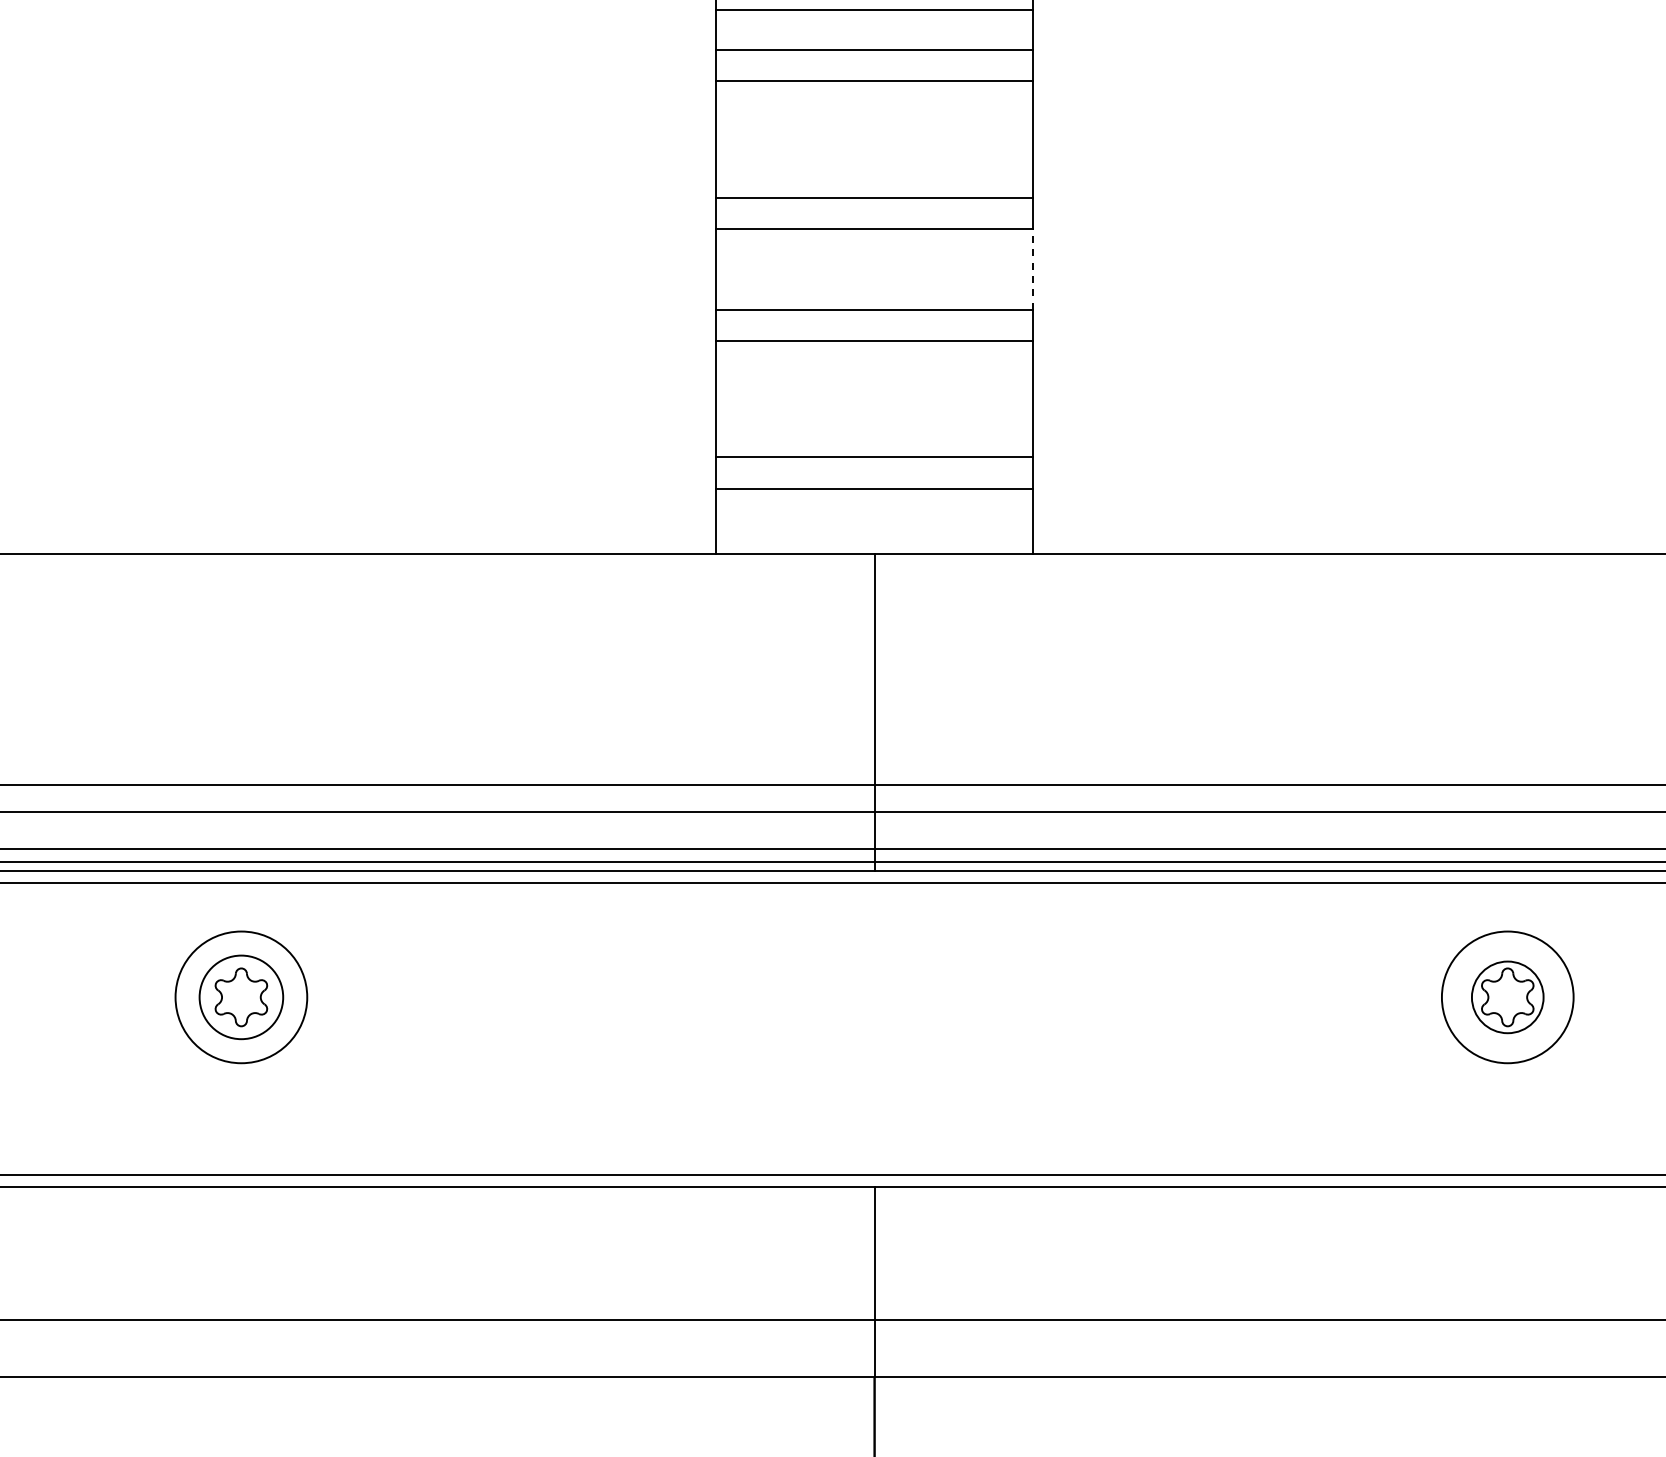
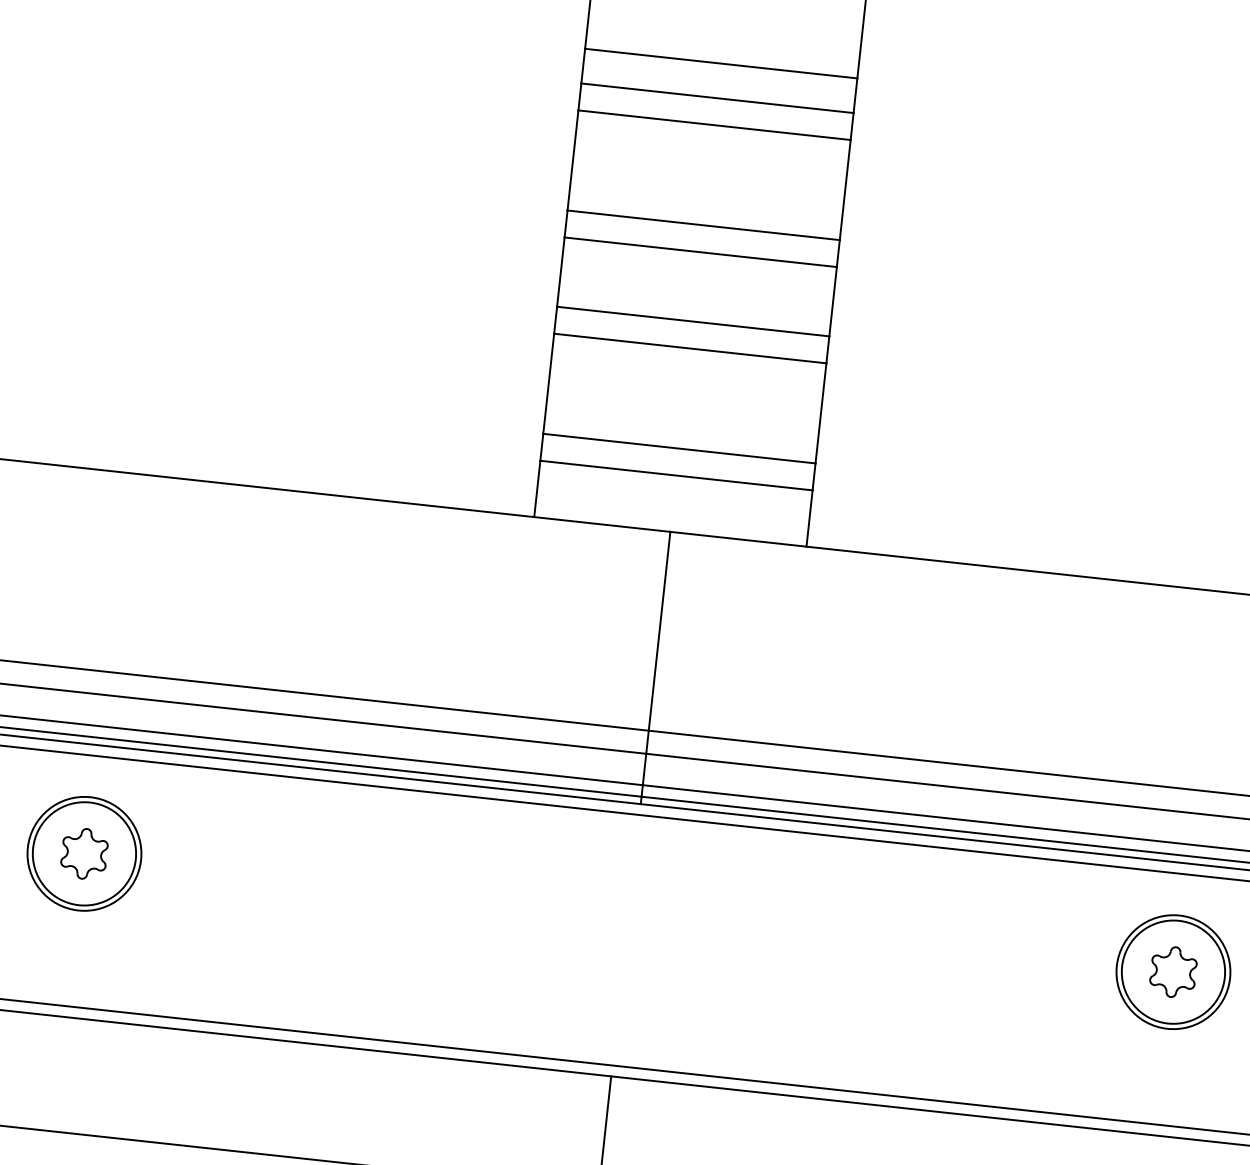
line: (1032, 268) -> (832, 300), dashed -> solid
circle: (241, 997) -> (84, 853), size x1.43
circle: (1507, 997) -> (1173, 972), size x1.67

